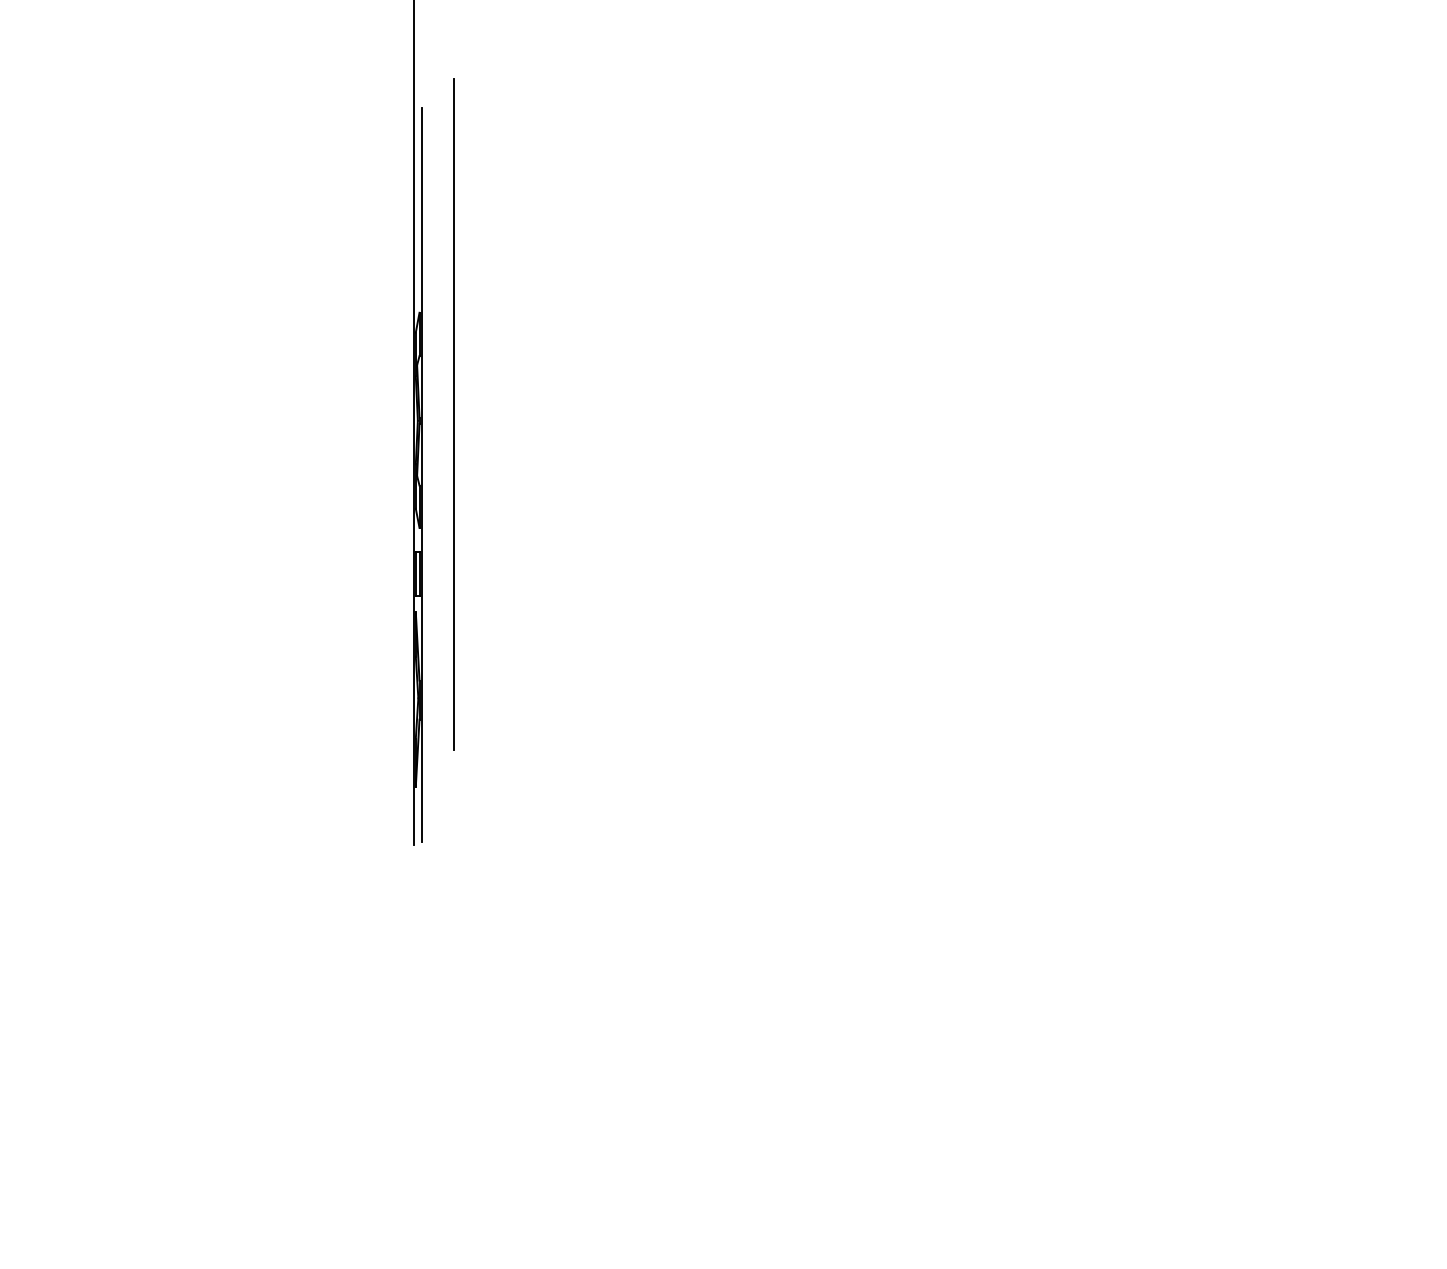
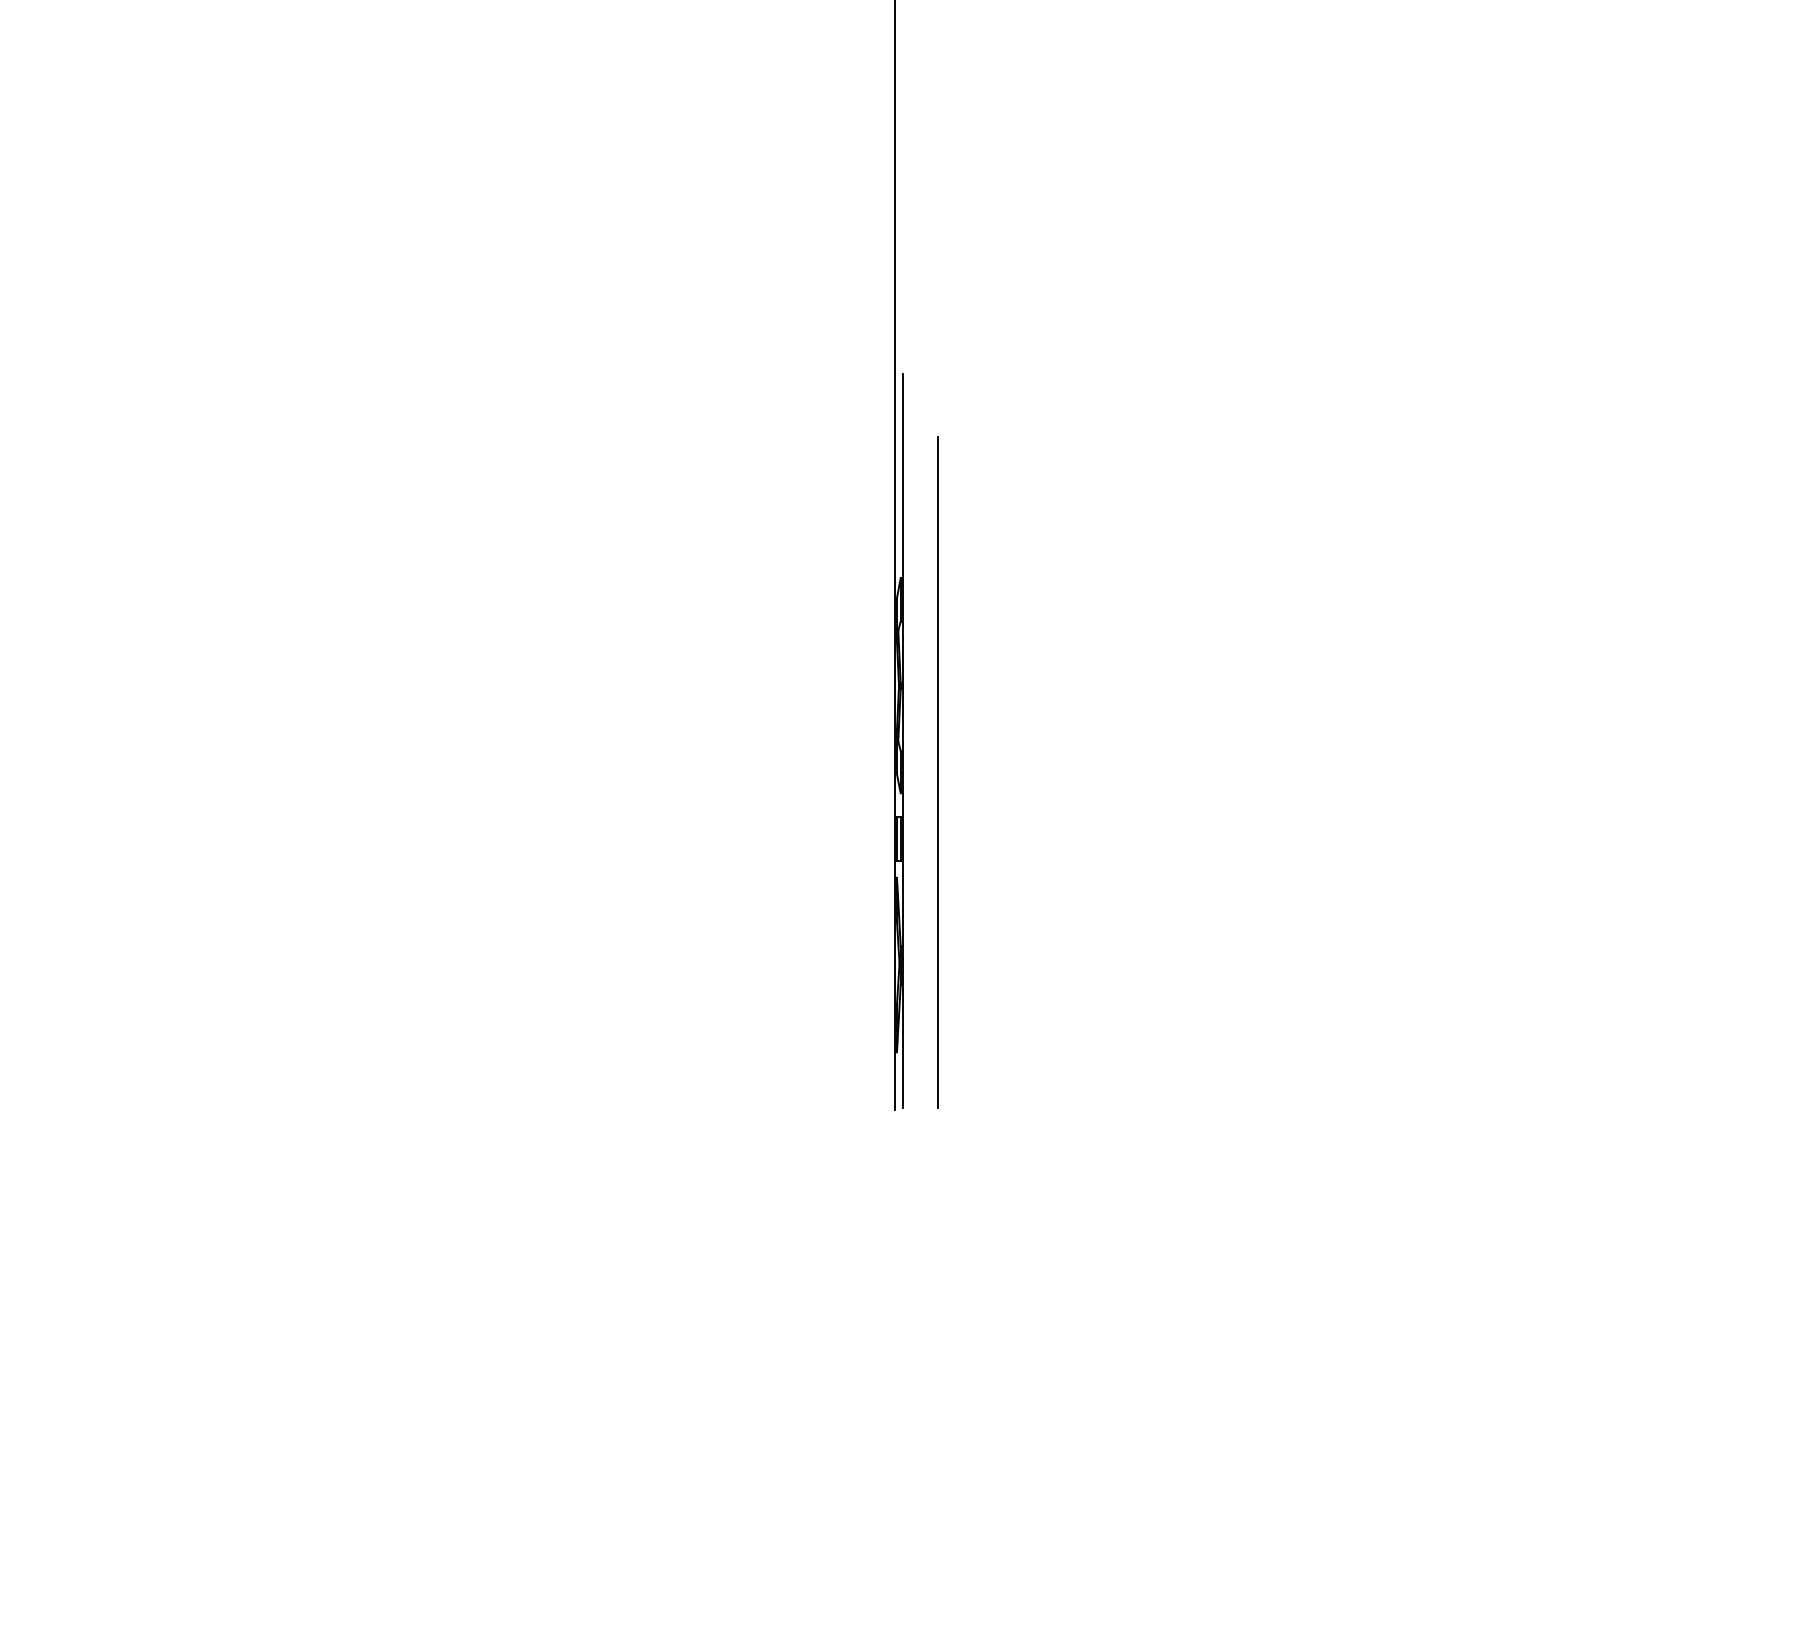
line: (453, 415) -> (937, 772), moved

